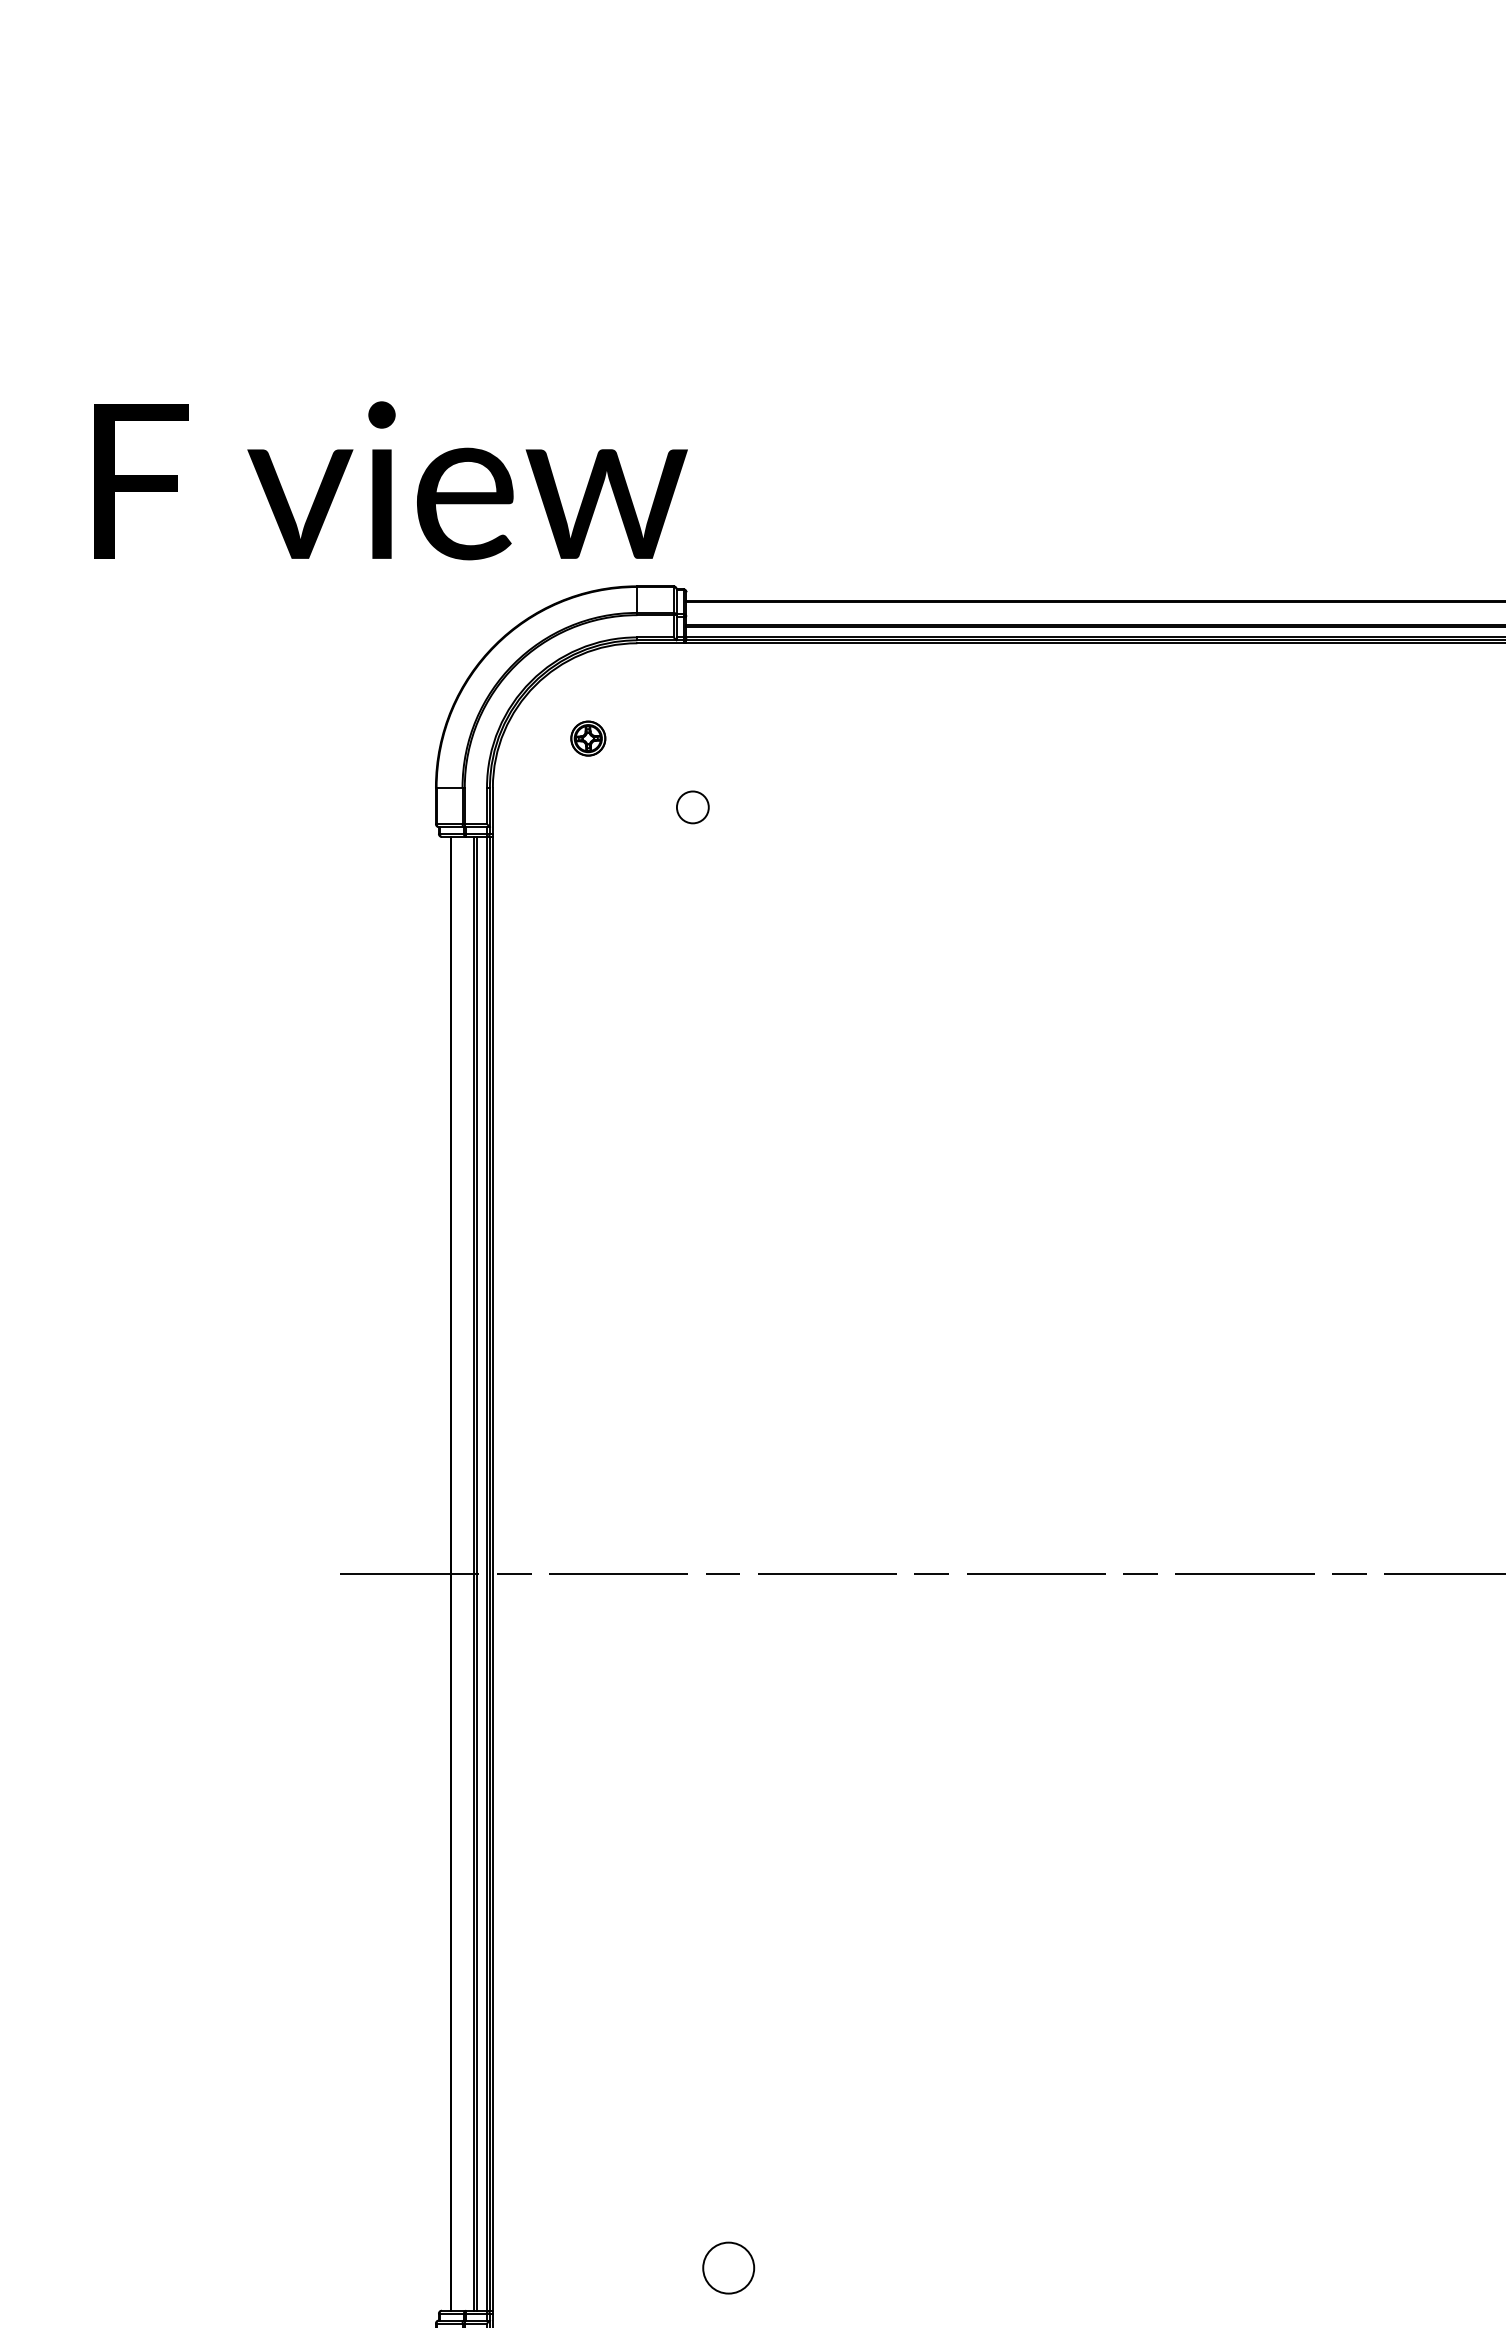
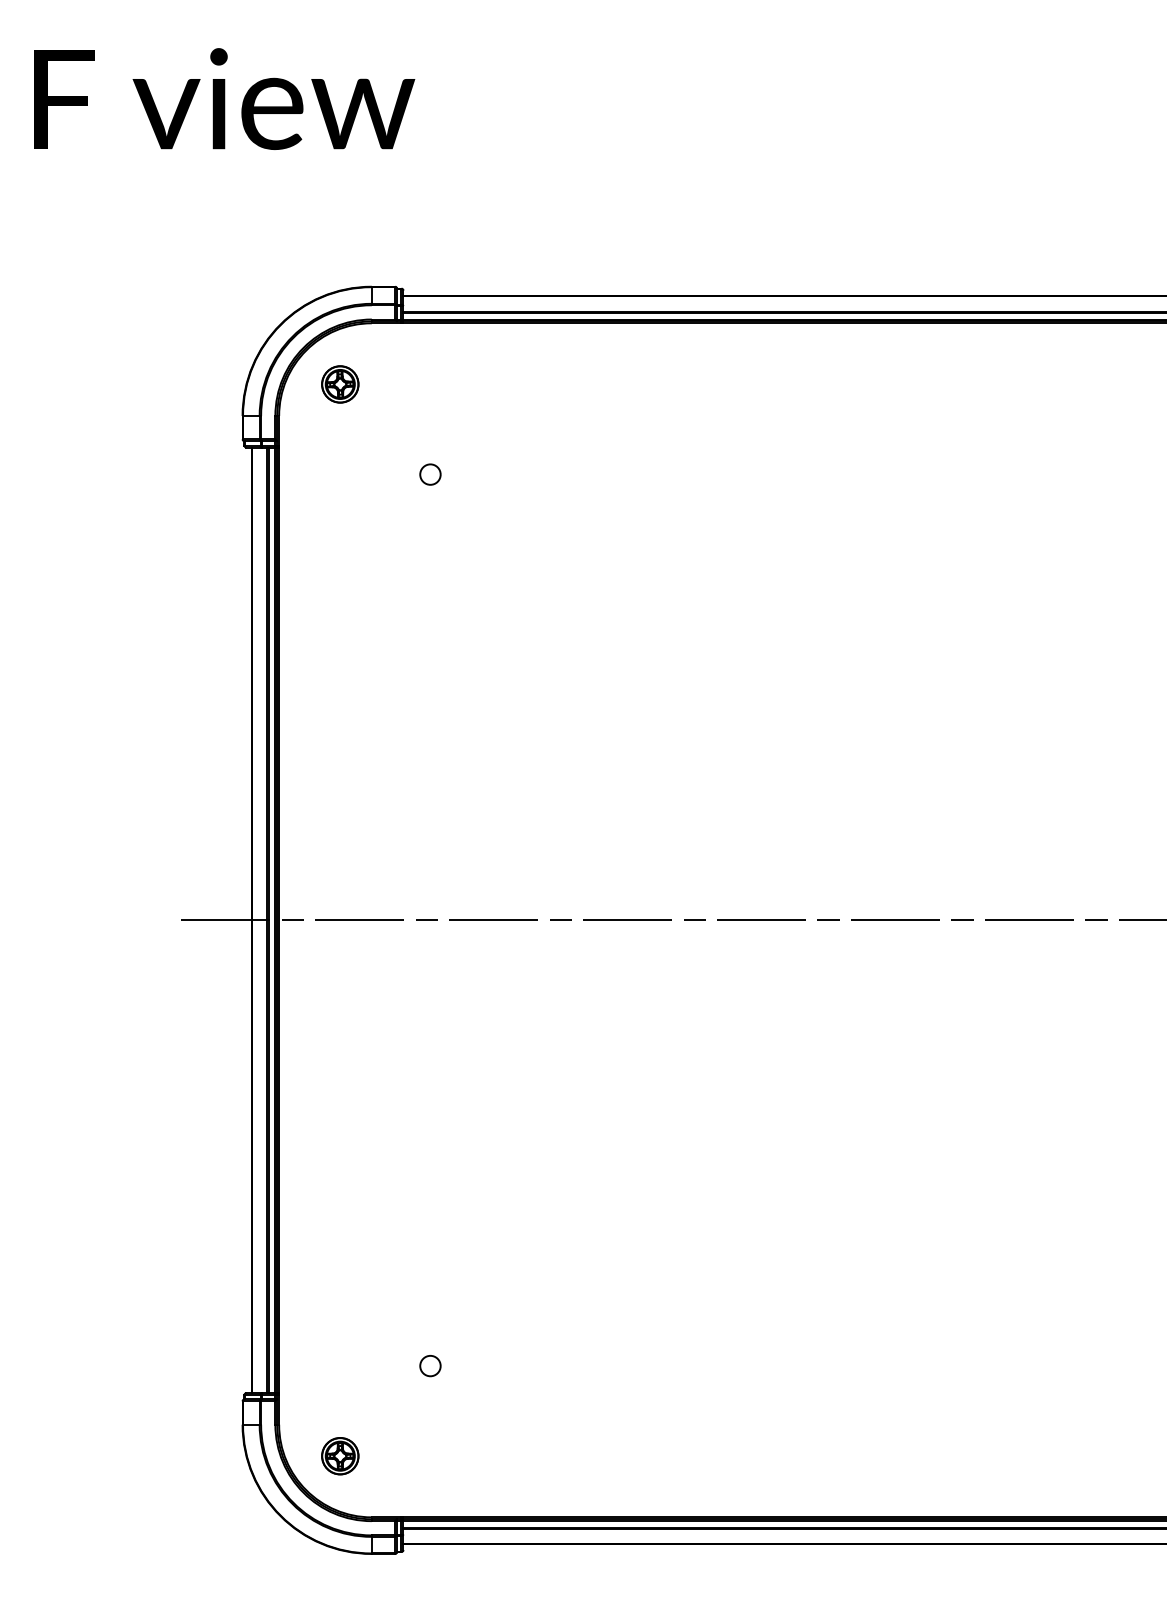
text: (390, 479) -> (224, 98), moved
part: (588, 738) -> (340, 384), size x1.67
circle: (692, 807) -> (430, 474), moved
circle: (728, 2269) -> (430, 1366), size x0.62

